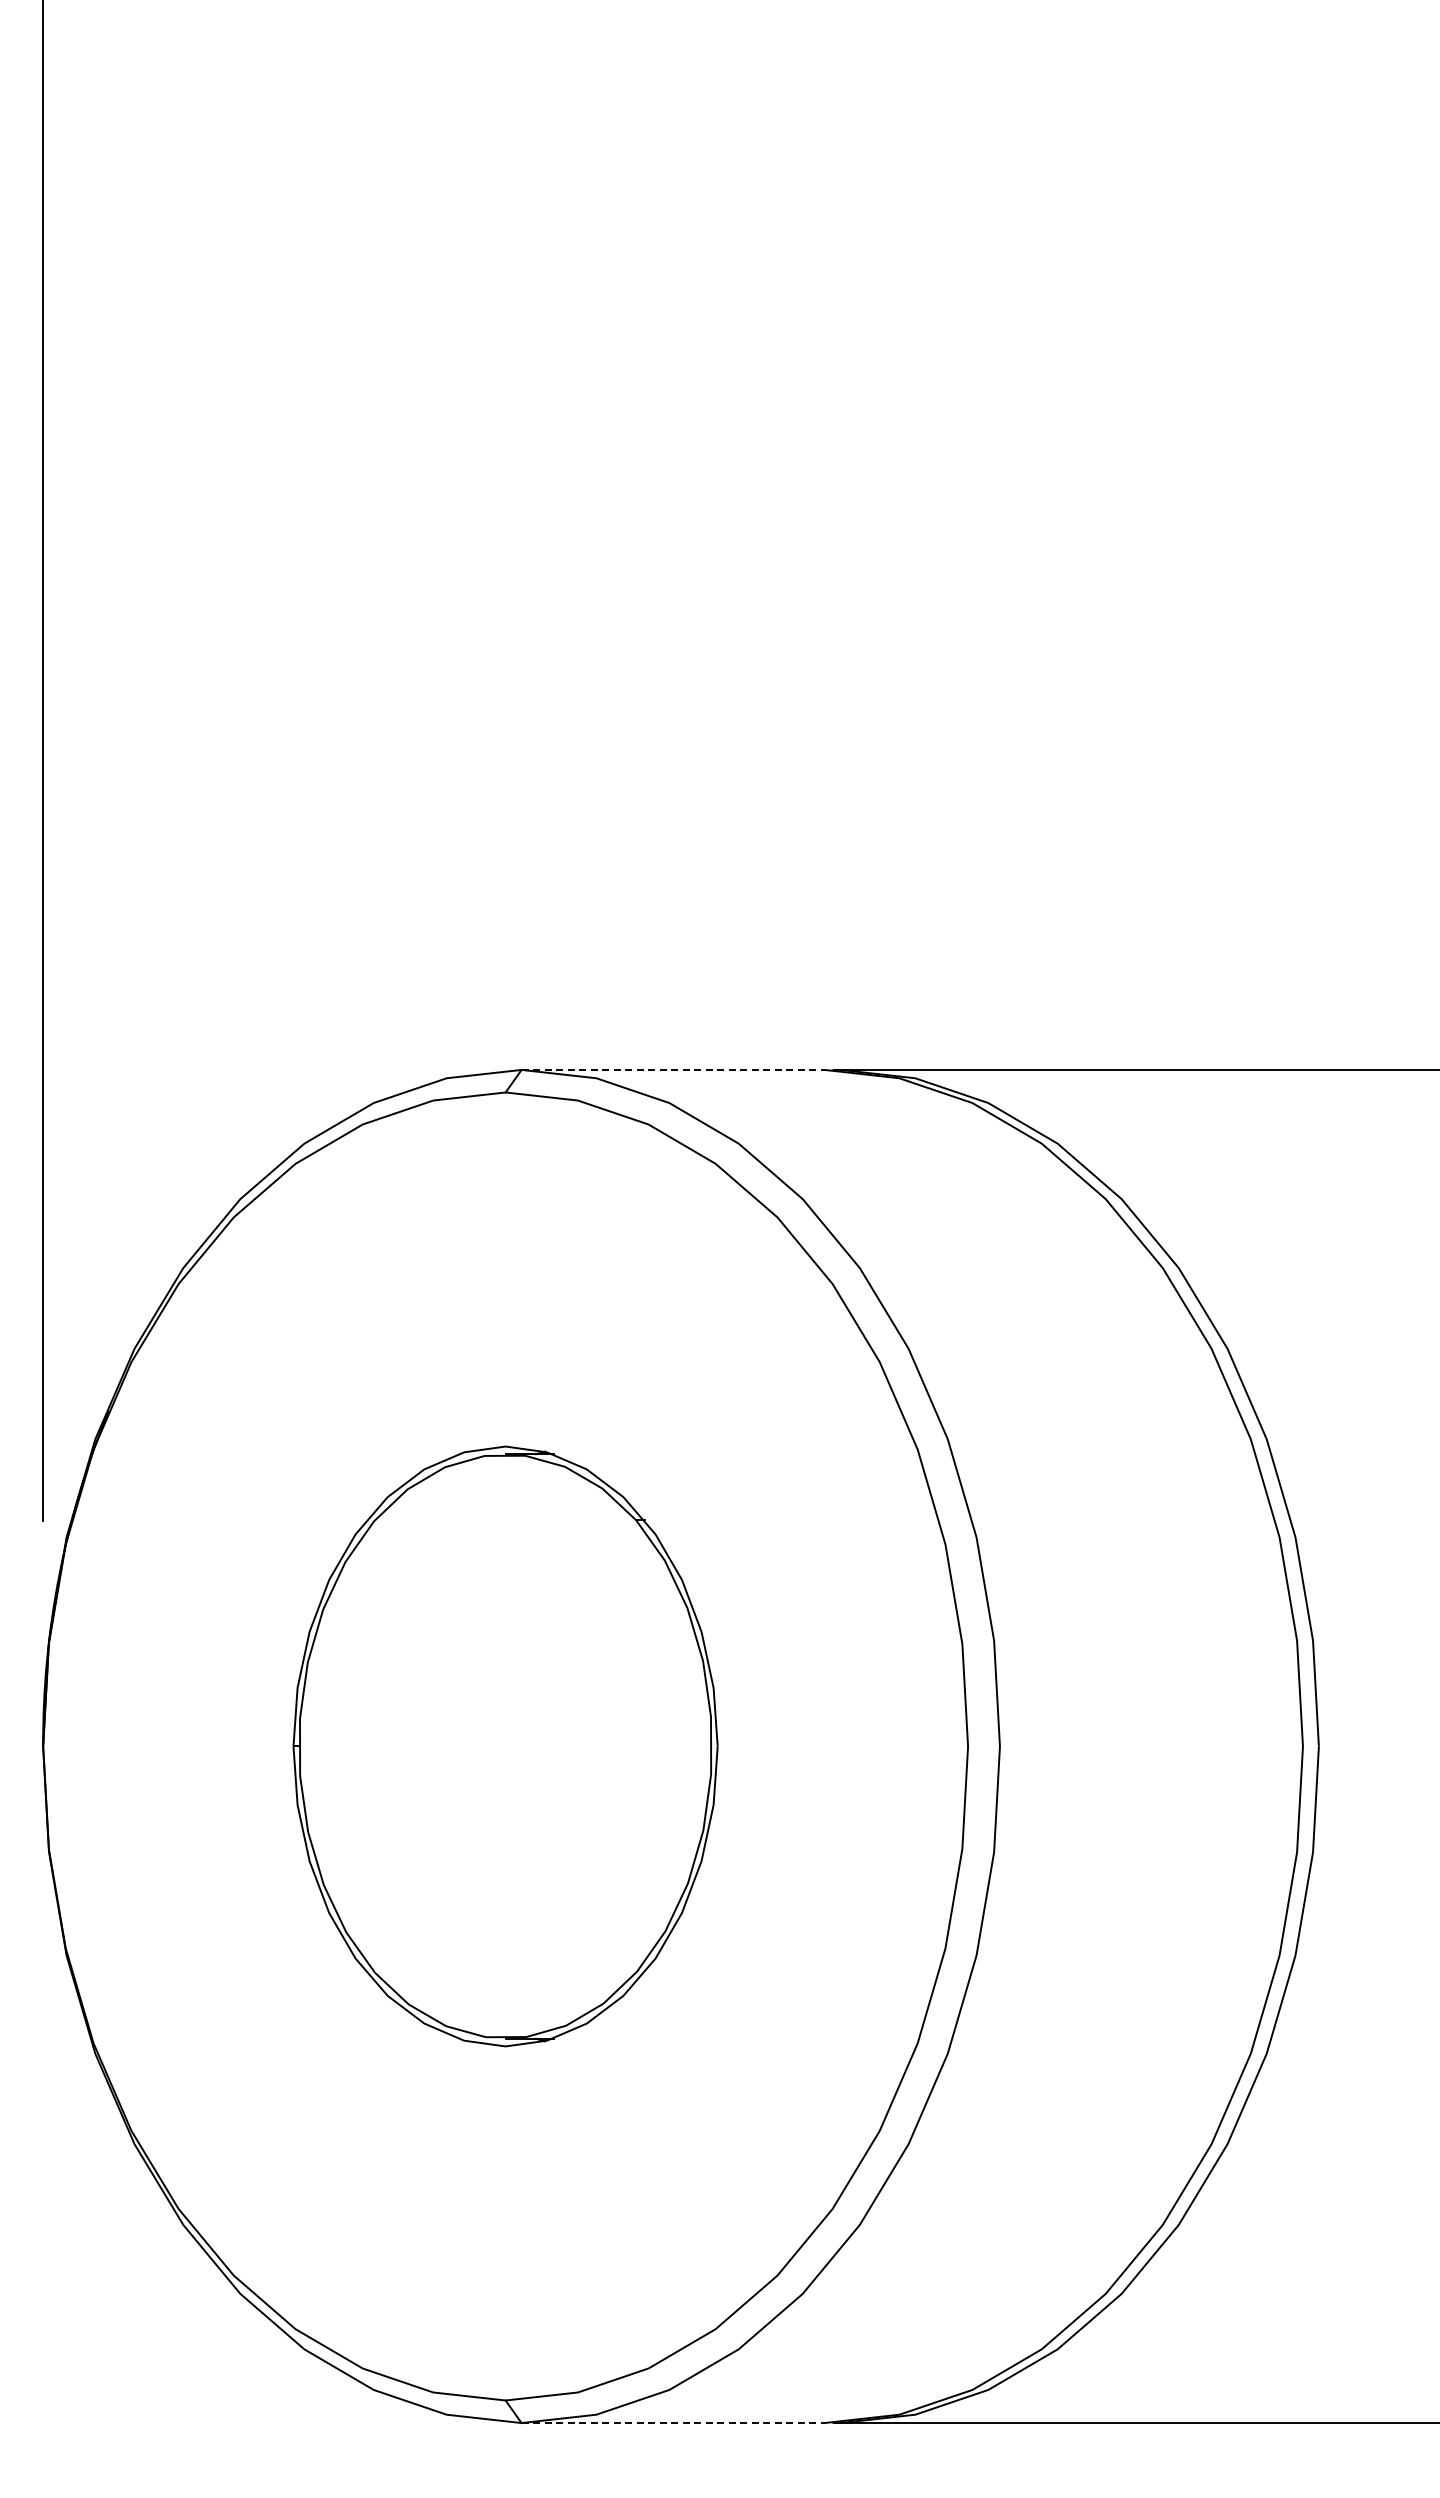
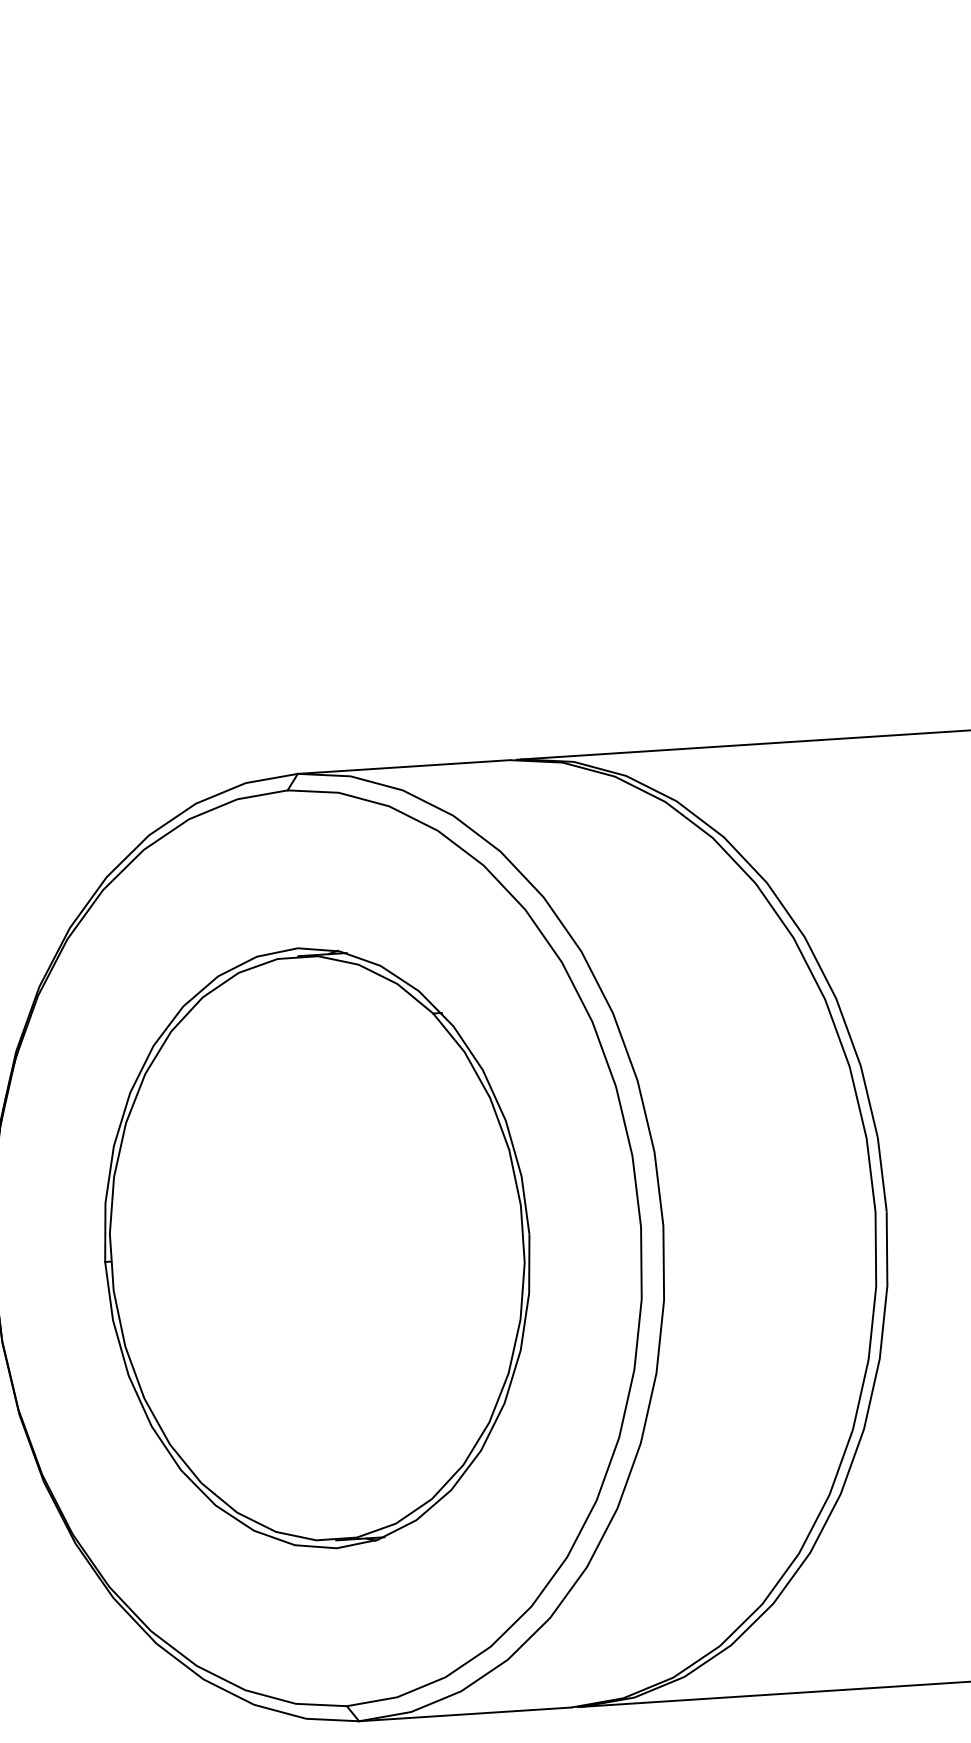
line: (673, 1069) -> (404, 766), dashed -> solid
part: (505, 1746) -> (317, 1248), size x1.43
line: (673, 2423) -> (465, 1714), dashed -> solid

